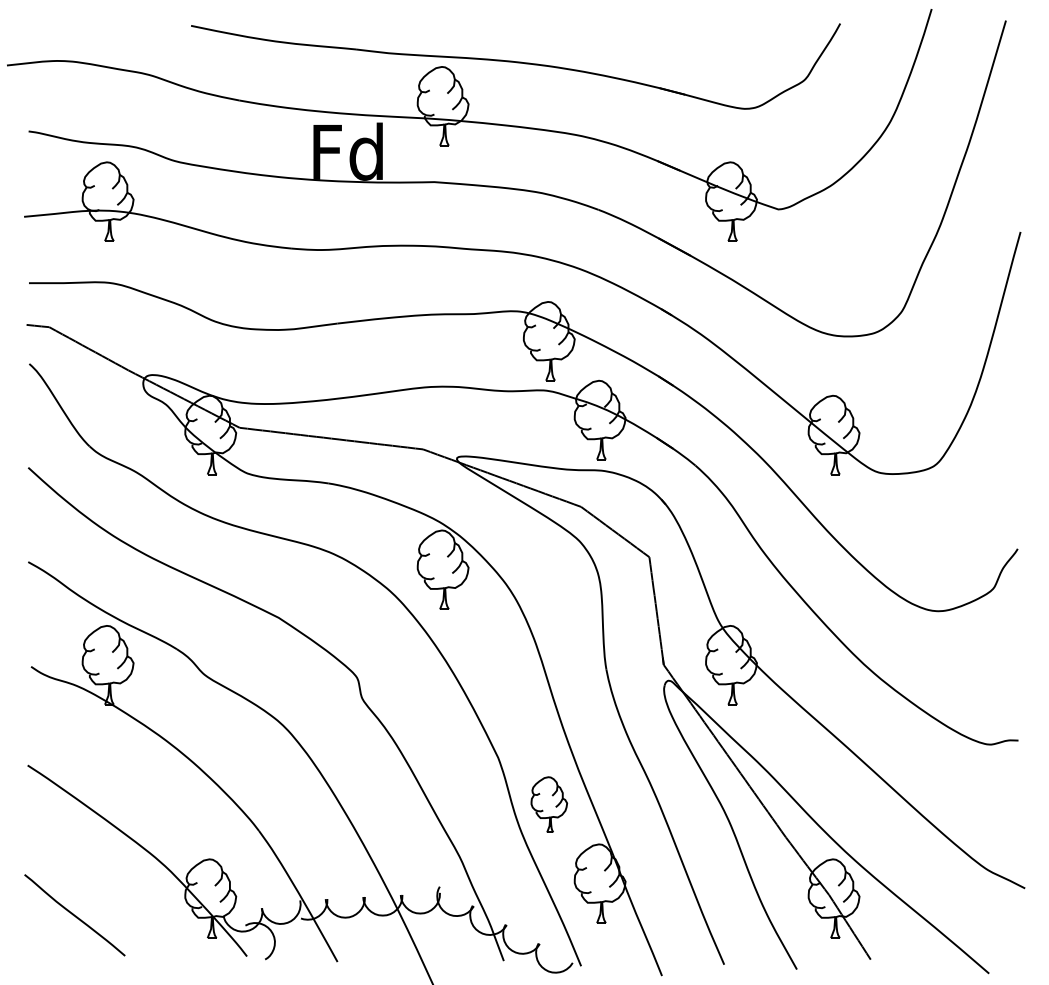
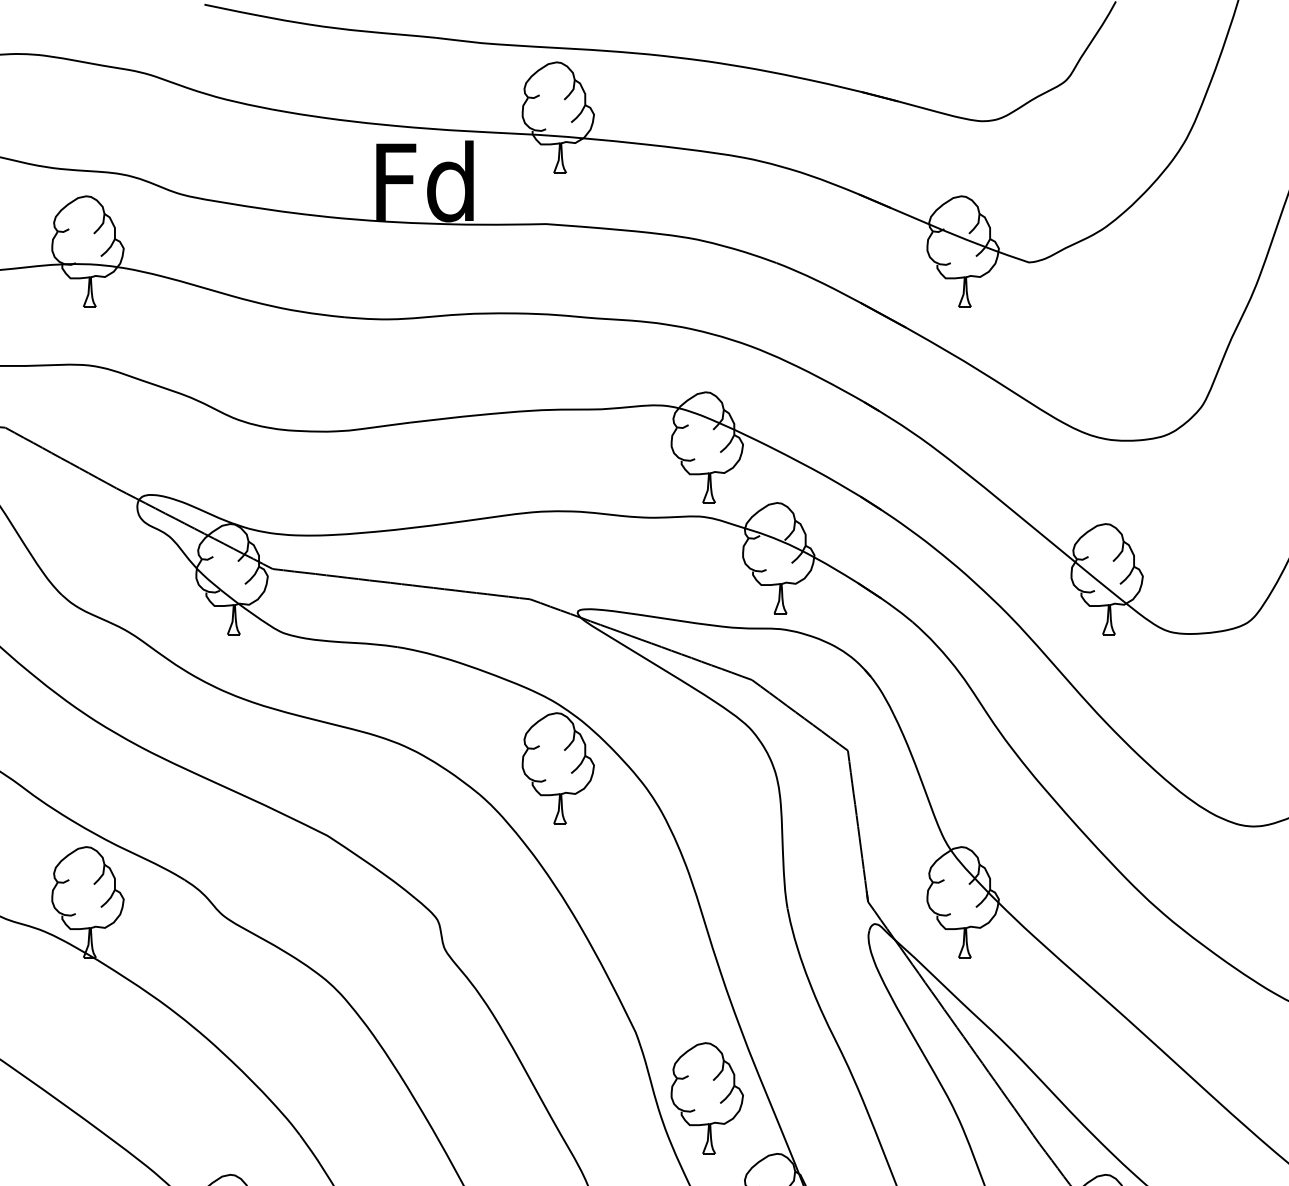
part: (549, 804) -> (707, 1097), size x1.43

